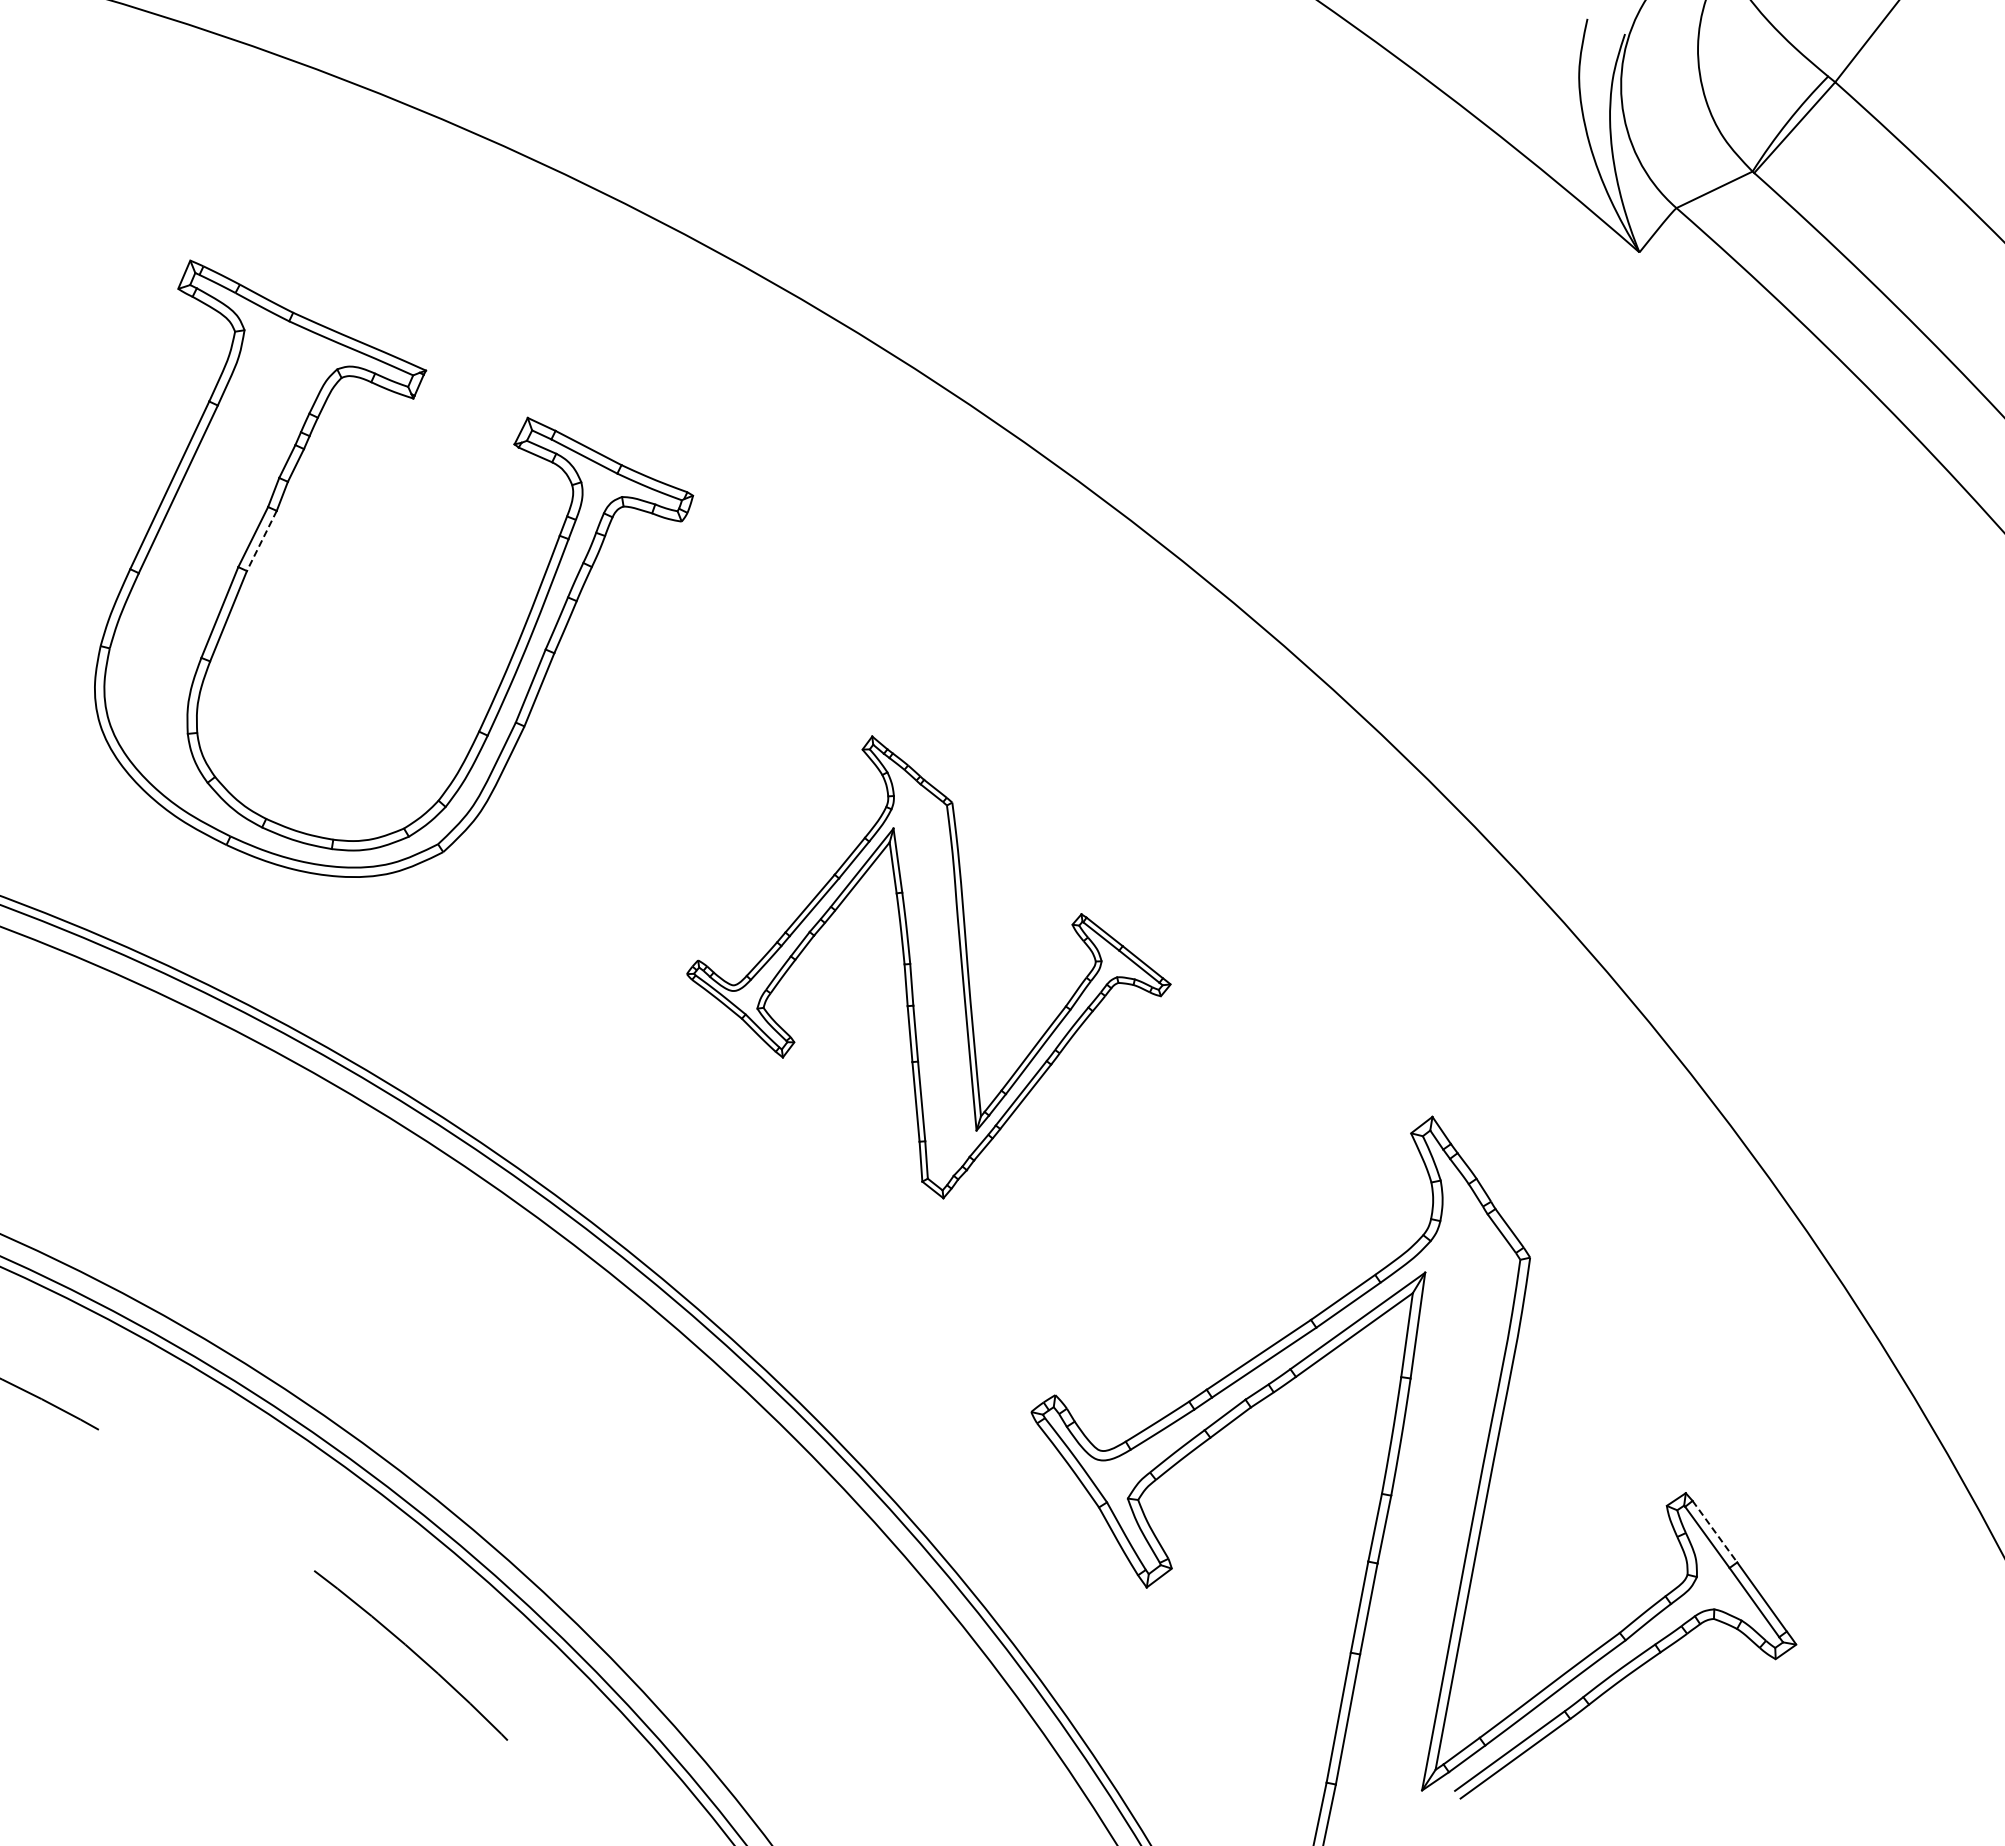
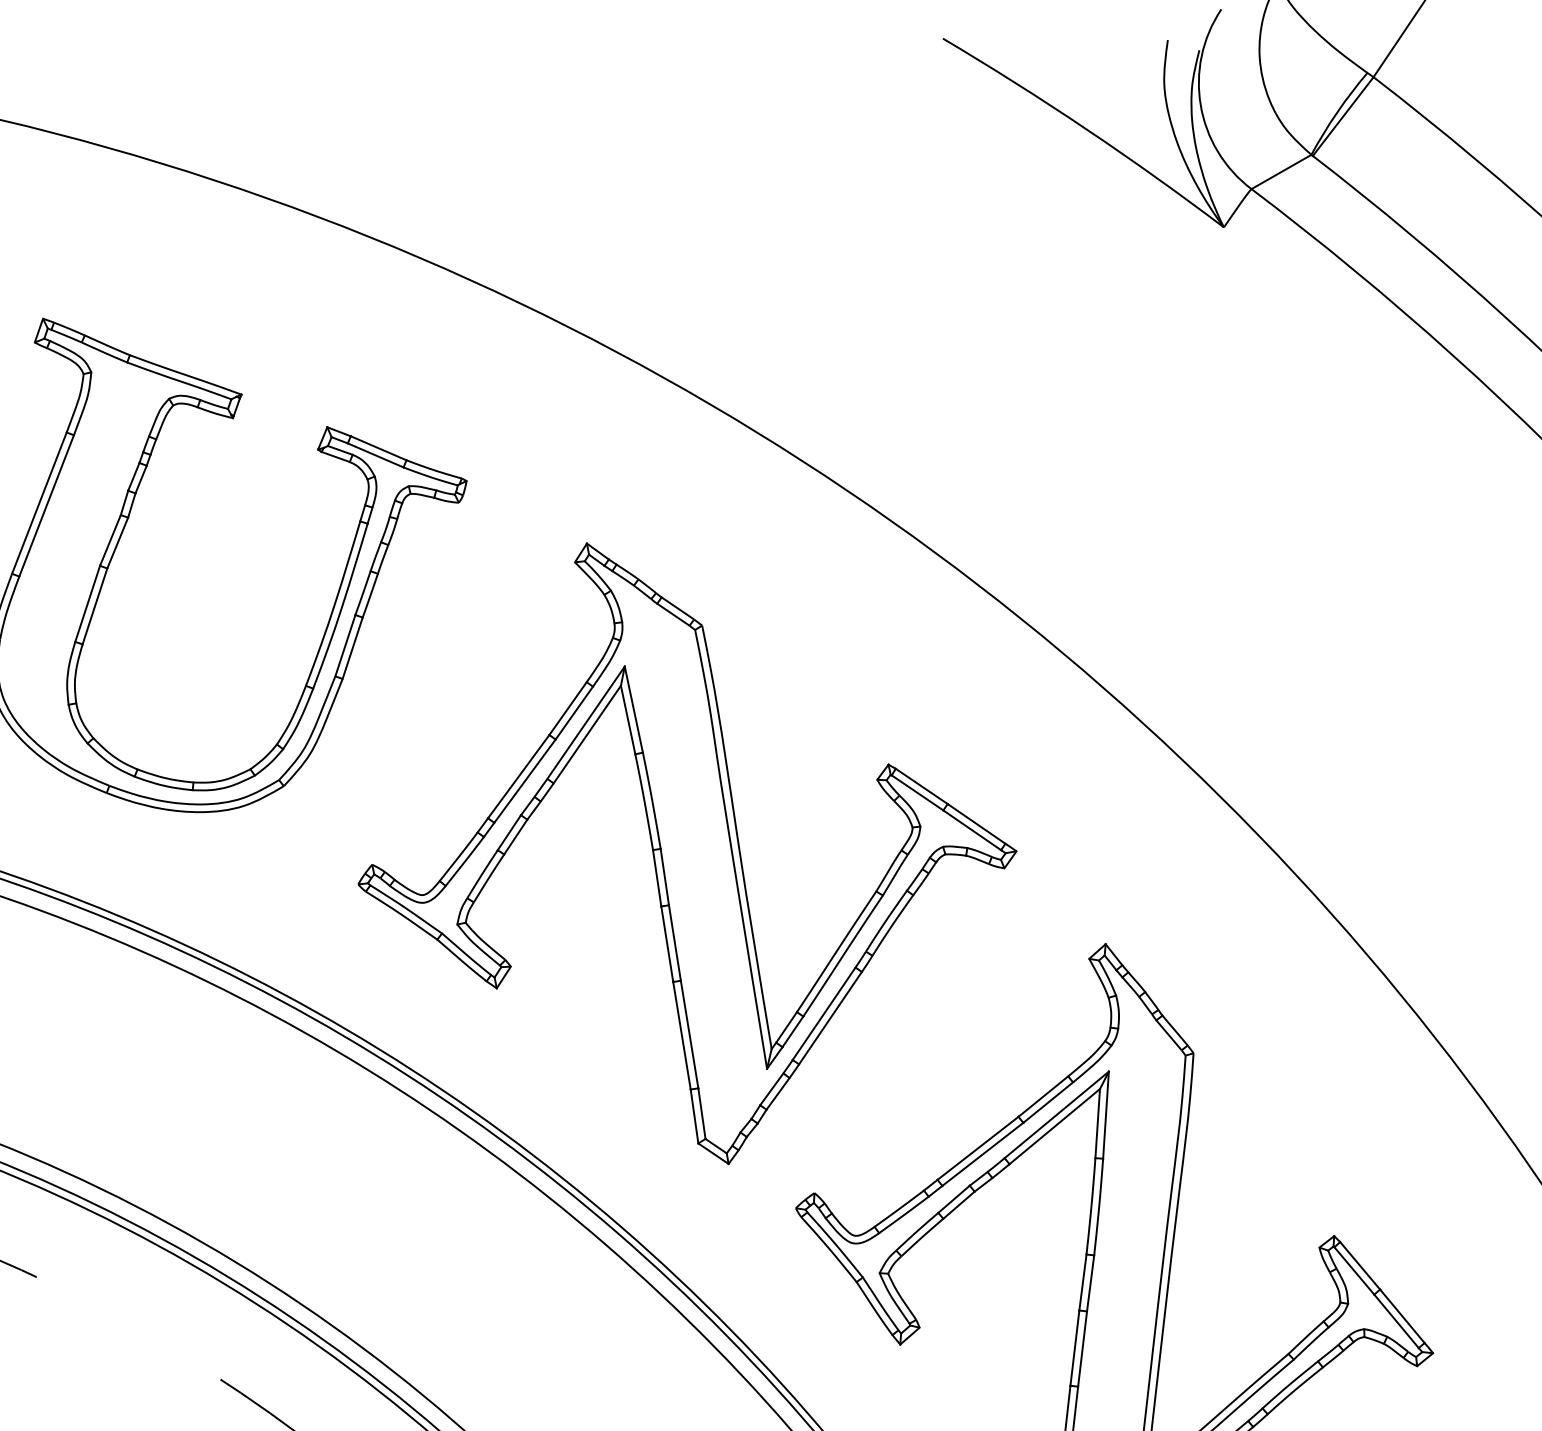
line: (261, 540) -> (117, 542), dashed -> solid
part: (928, 967) -> (686, 851), size x1.67
line: (1715, 1532) -> (1360, 1266), dashed -> solid

